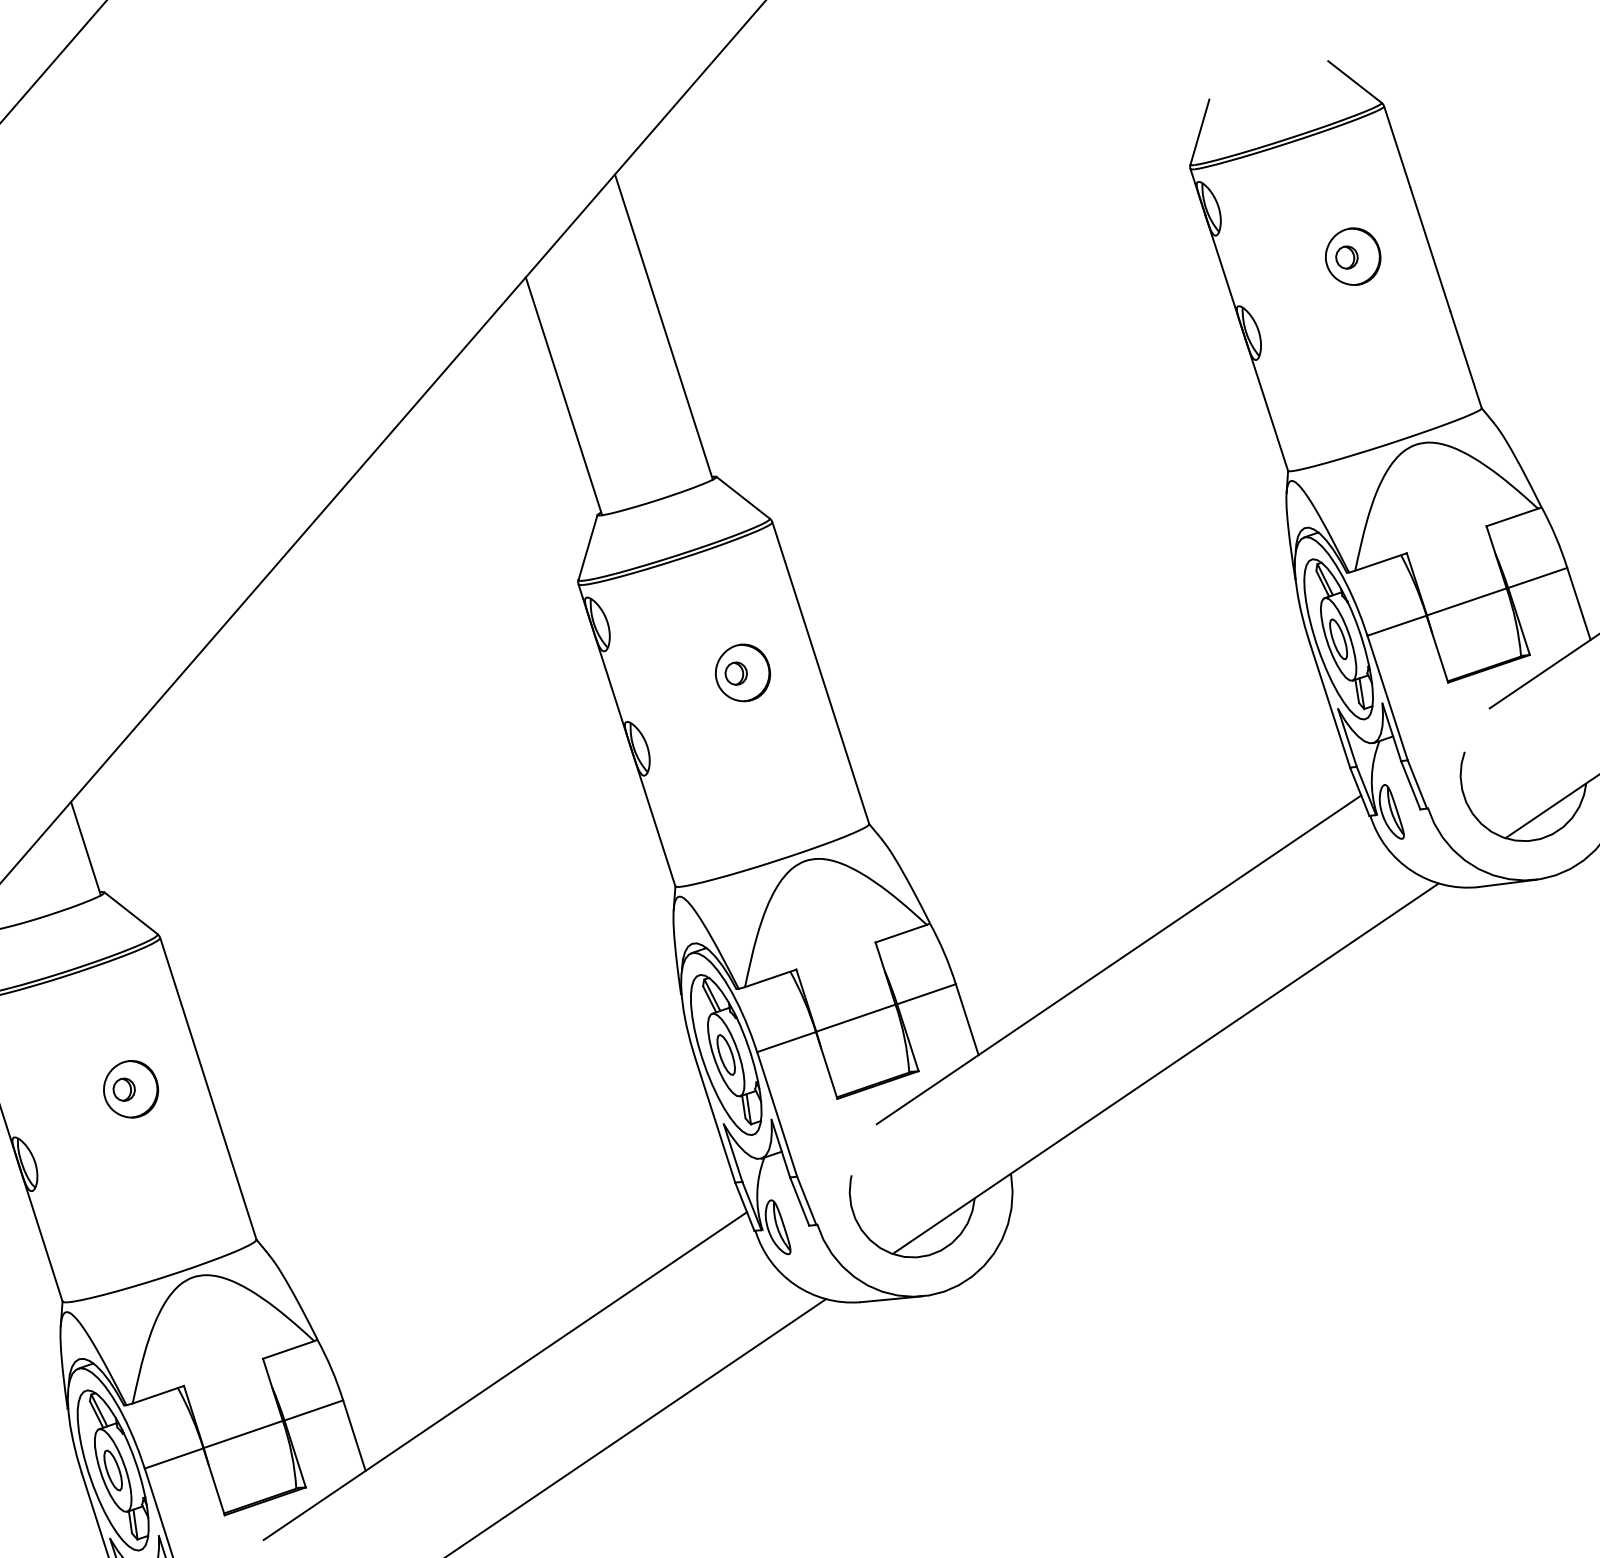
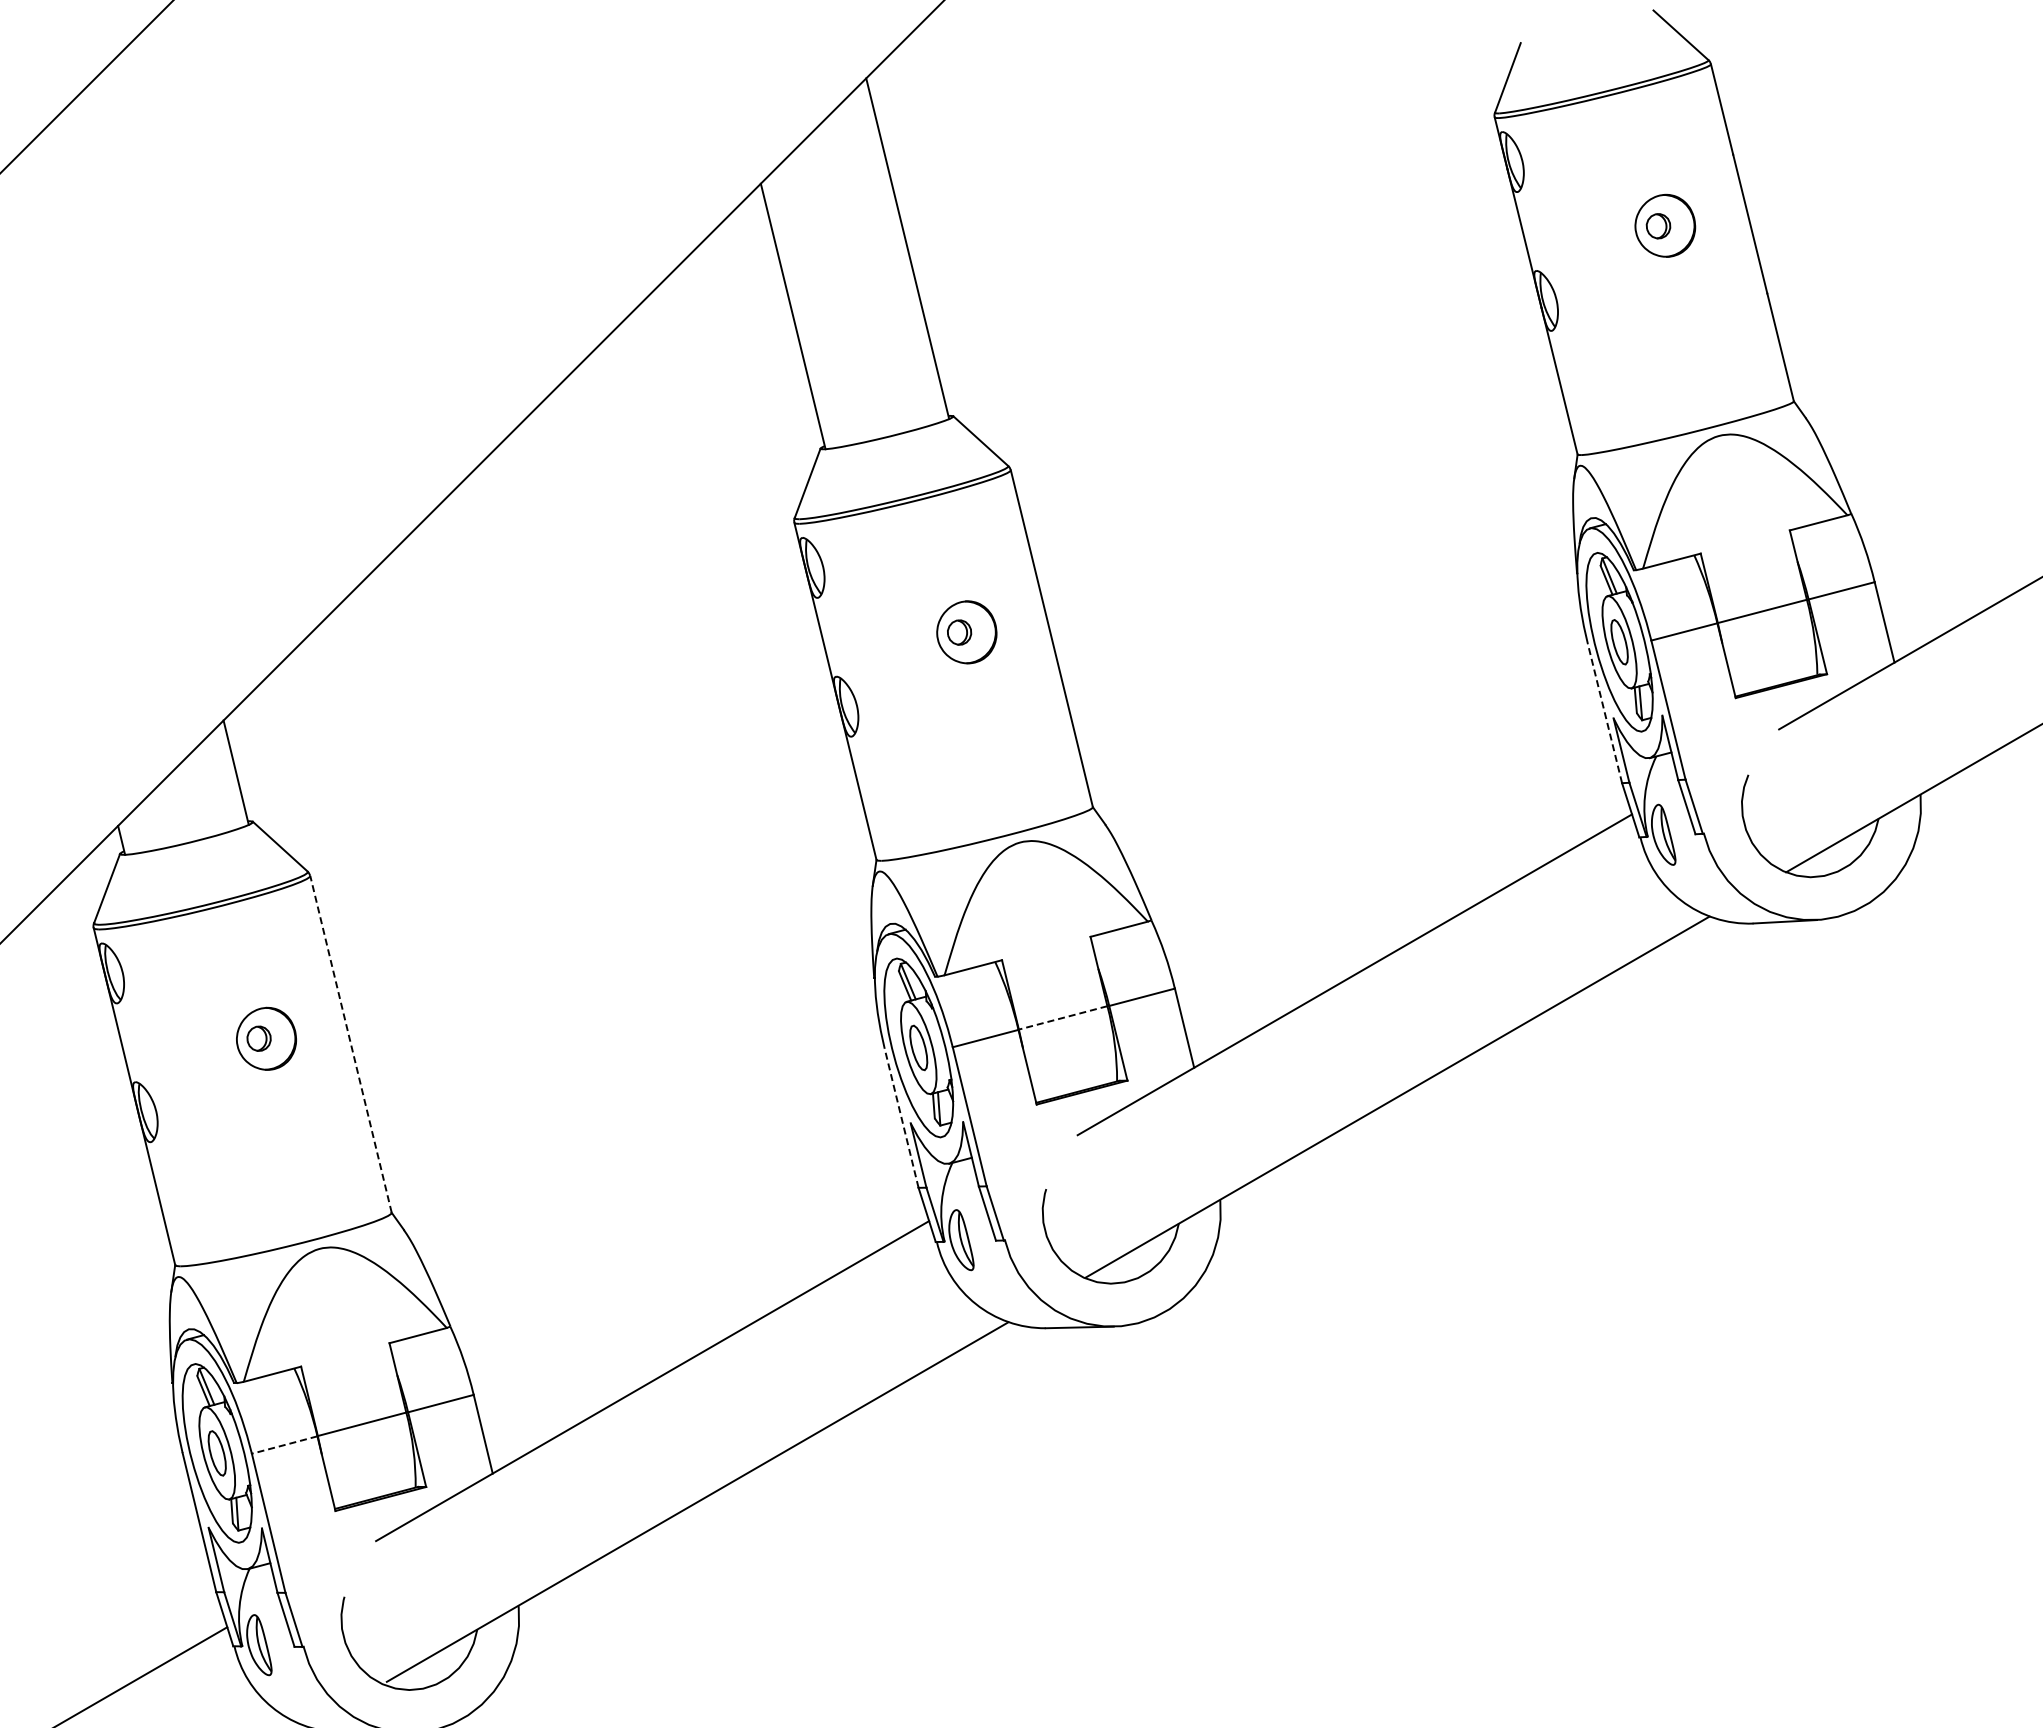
line: (1329, 705) -> (1604, 713), solid -> dashed
line: (856, 1017) -> (1063, 1017), solid -> dashed
line: (207, 1088) -> (350, 1043), solid -> dashed
line: (715, 1120) -> (901, 1118), solid -> dashed
line: (173, 1458) -> (284, 1445), solid -> dashed

